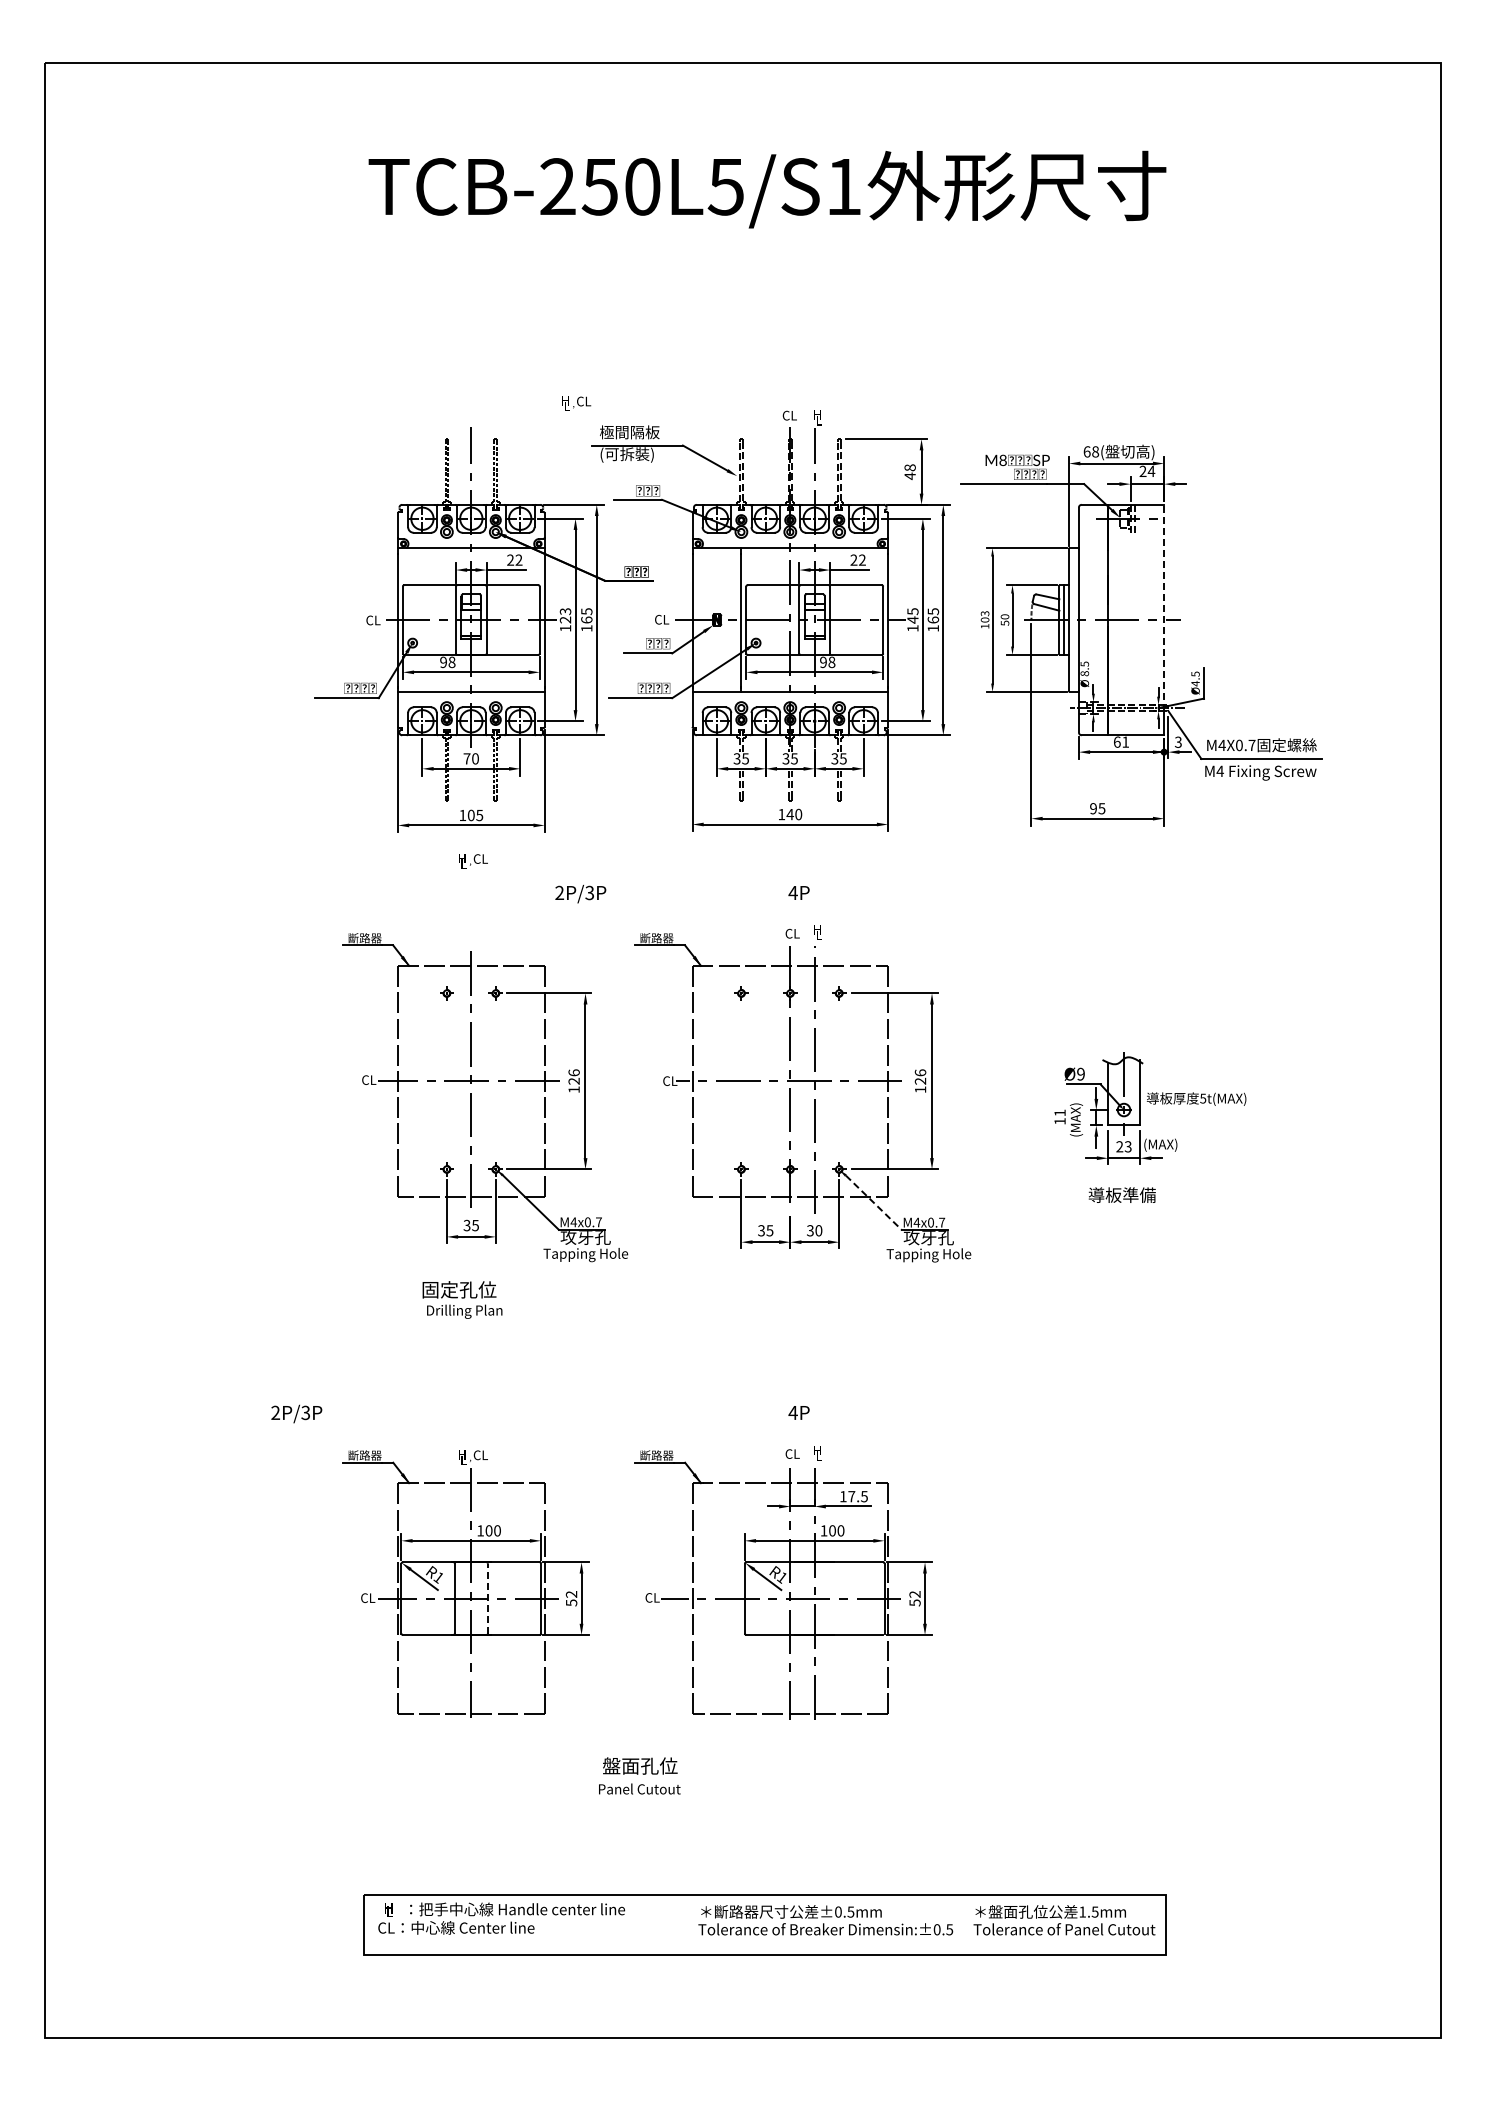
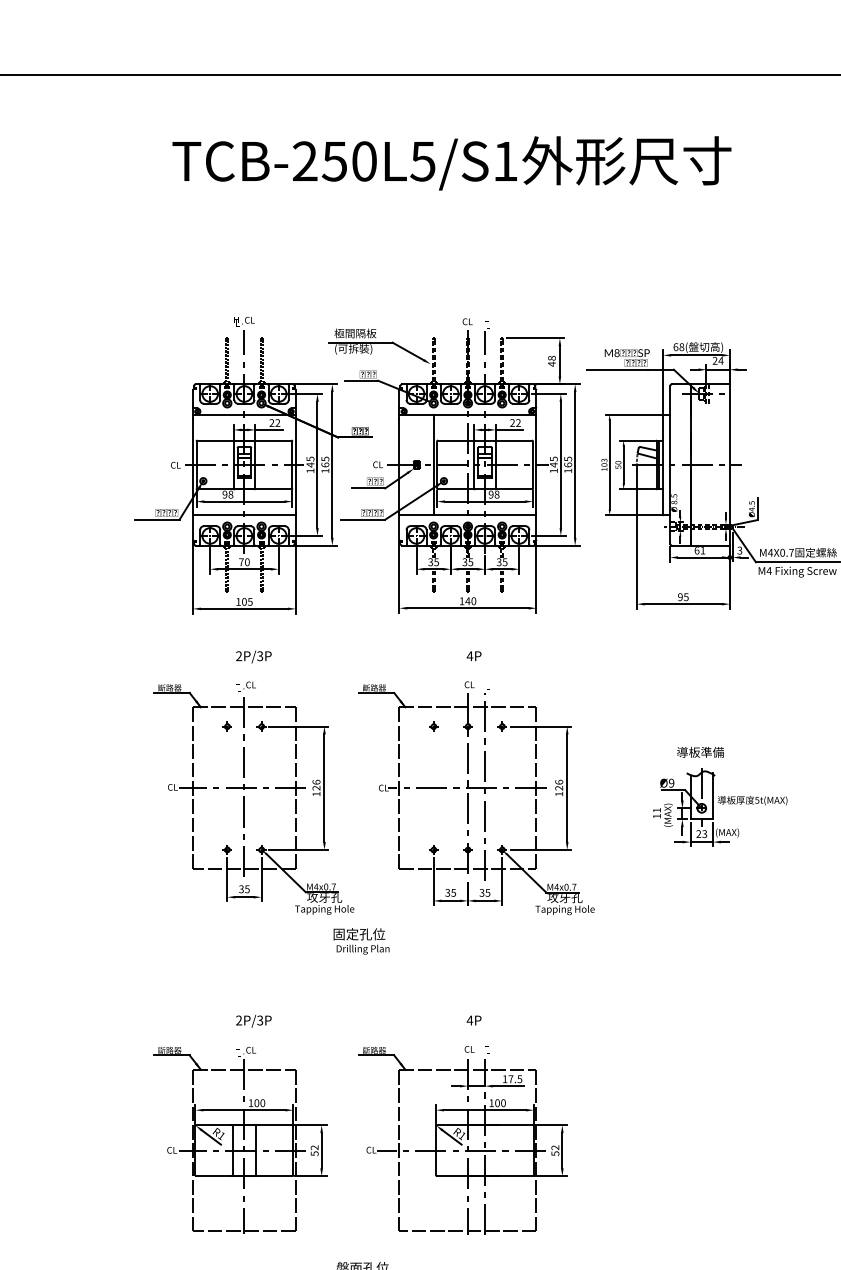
text: (576, 403) -> (244, 321), moved
line: (1164, 607) -> (730, 456), dashed -> solid
text: (565, 615) -> (310, 461), 123 -> 145
text: (473, 861) -> (245, 686), moved
text: (580, 893) -> (253, 656), moved
text: (1121, 1194) -> (700, 751), moved
line: (874, 1203) -> (526, 873), dashed -> solid
text: (818, 1230) -> (487, 892), 30 -> 35
text: (462, 1299) -> (361, 941), moved
text: (296, 1413) -> (253, 1020), moved
line: (488, 1598) -> (256, 1150), dashed -> solid

